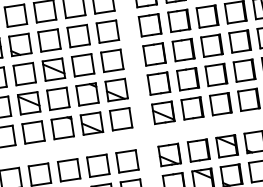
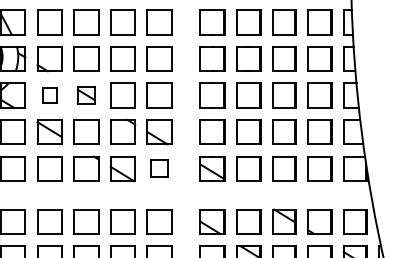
part: (54, 69) -> (86, 95), size x0.7
part: (24, 74) -> (49, 95), size x0.6
part: (121, 118) -> (159, 168), size x0.7

